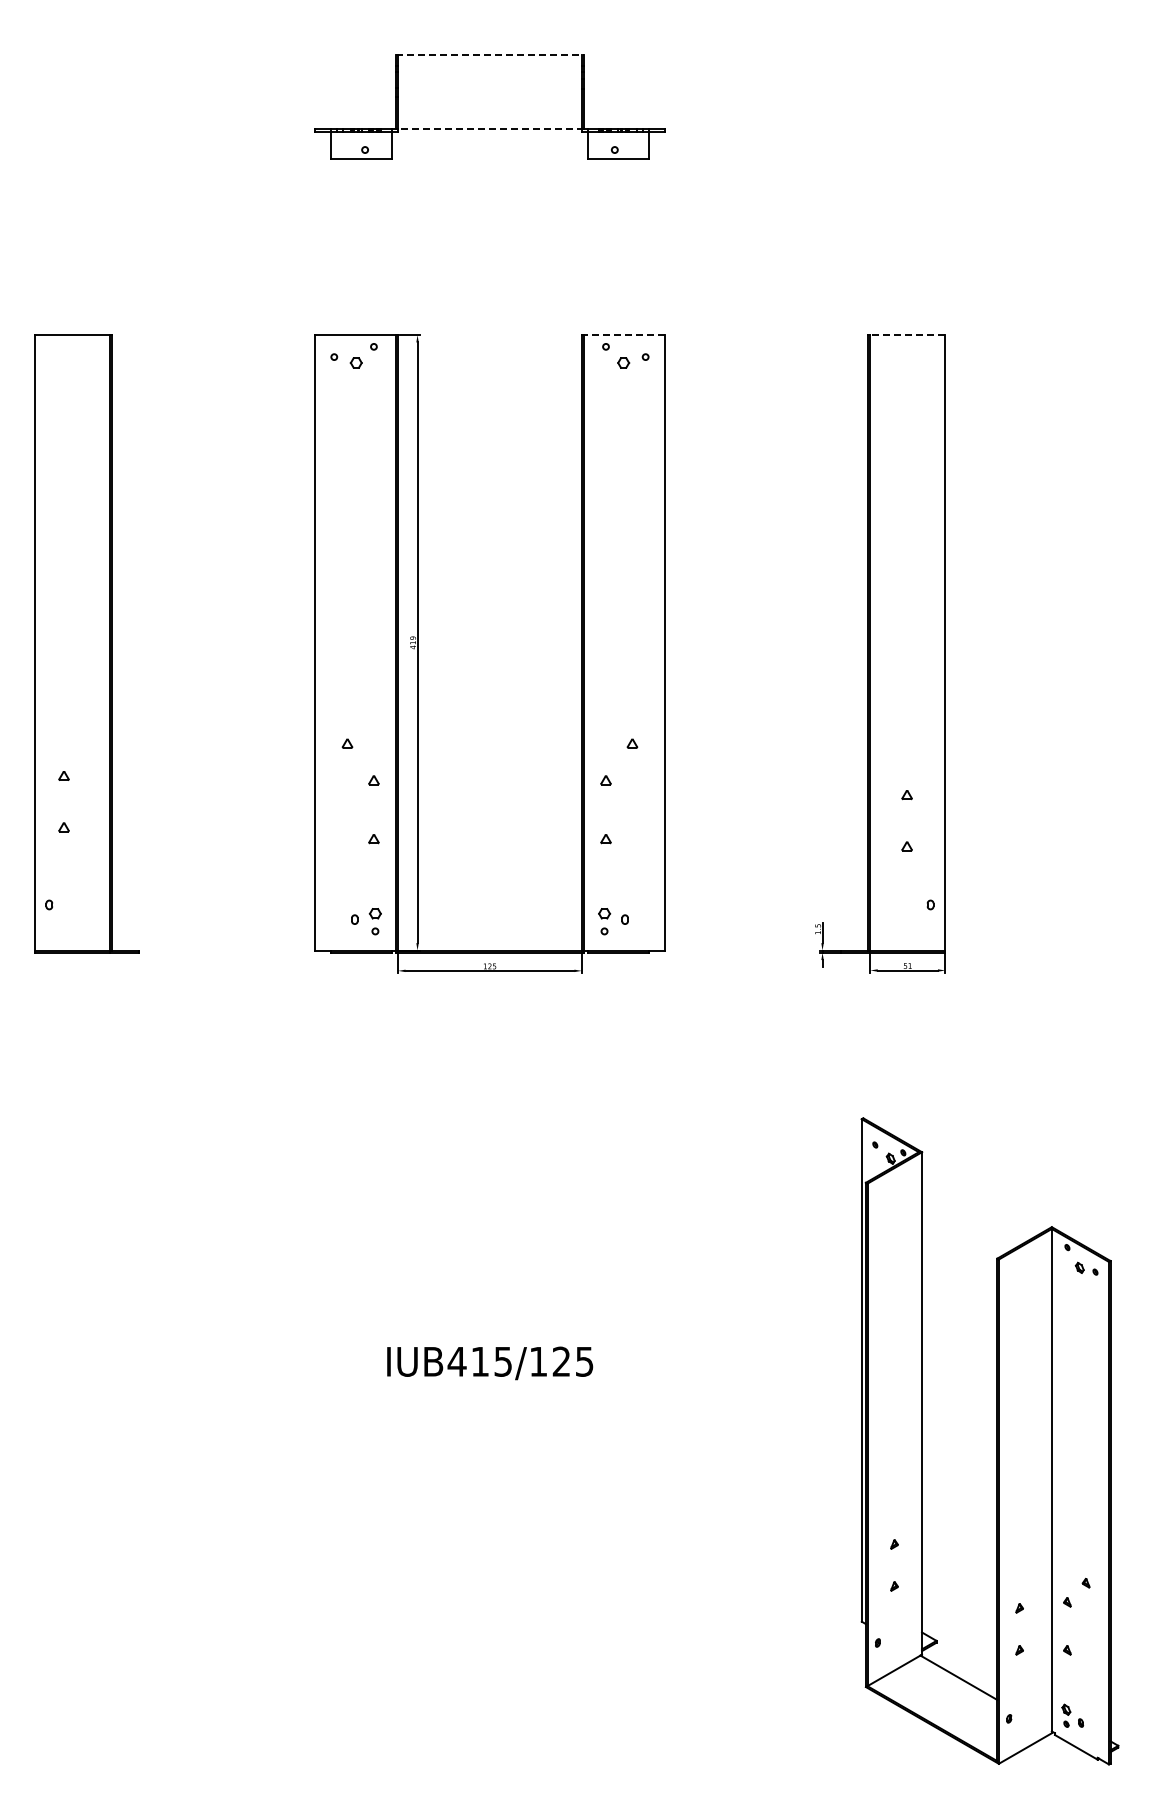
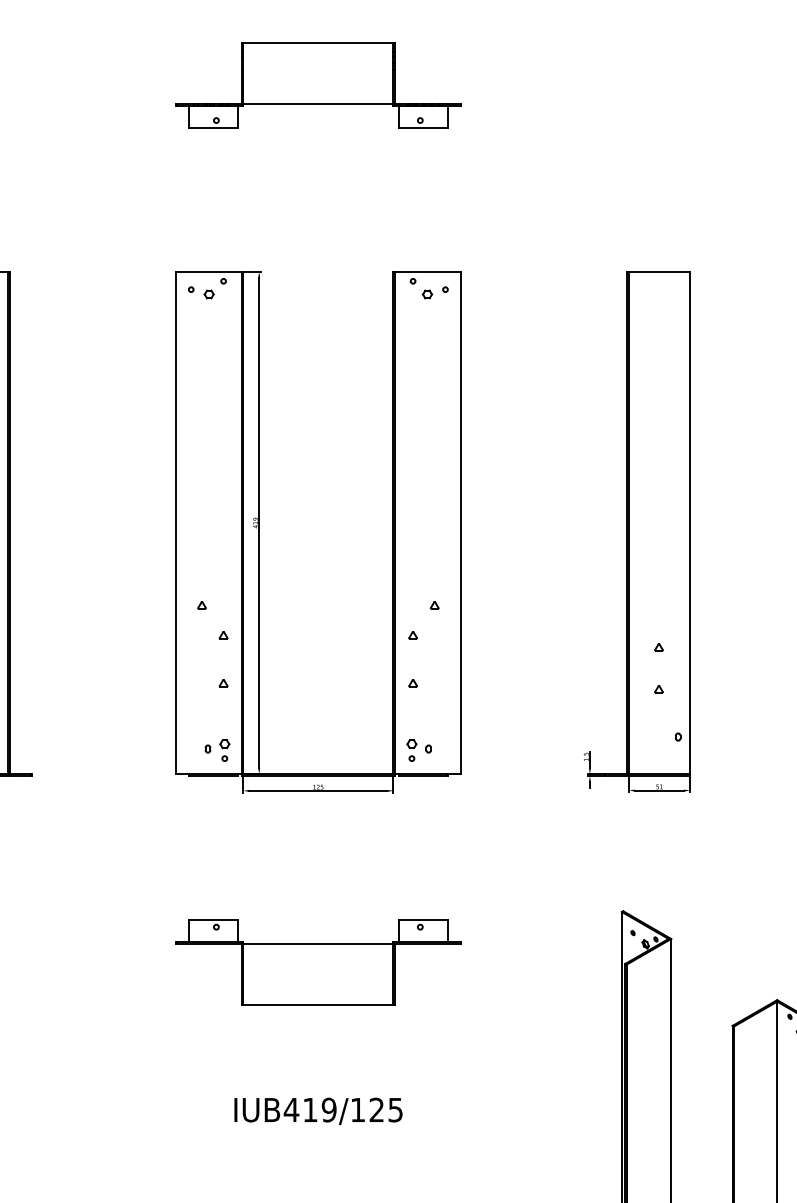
line: (490, 54) -> (318, 42), dashed -> solid
line: (489, 129) -> (317, 103), dashed -> solid
line: (623, 335) -> (427, 272), dashed -> solid
line: (907, 335) -> (659, 272), dashed -> solid
part: (489, 1180) -> (317, 962), added
text: (503, 1361) -> (329, 1109), IUB415/125 -> IUB419/125

